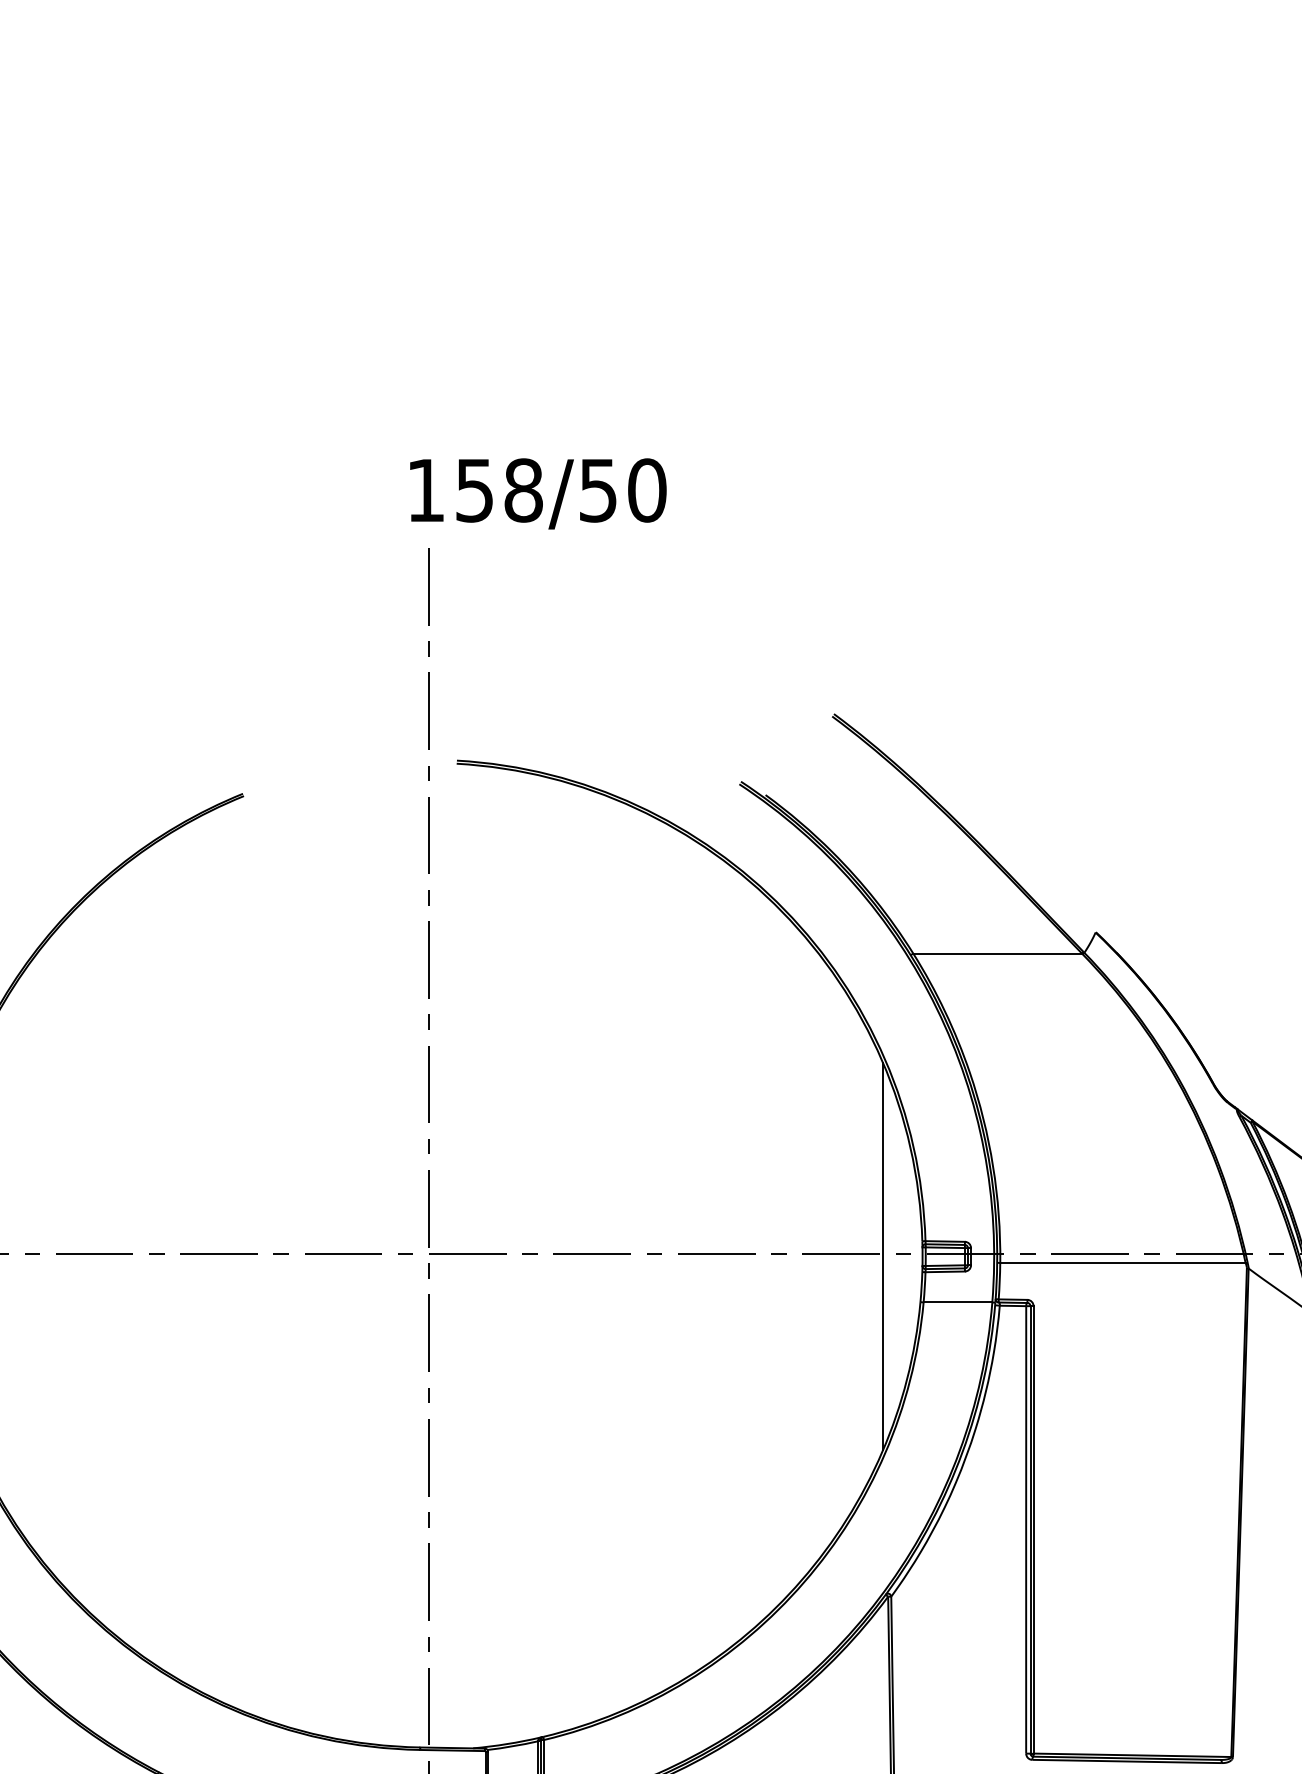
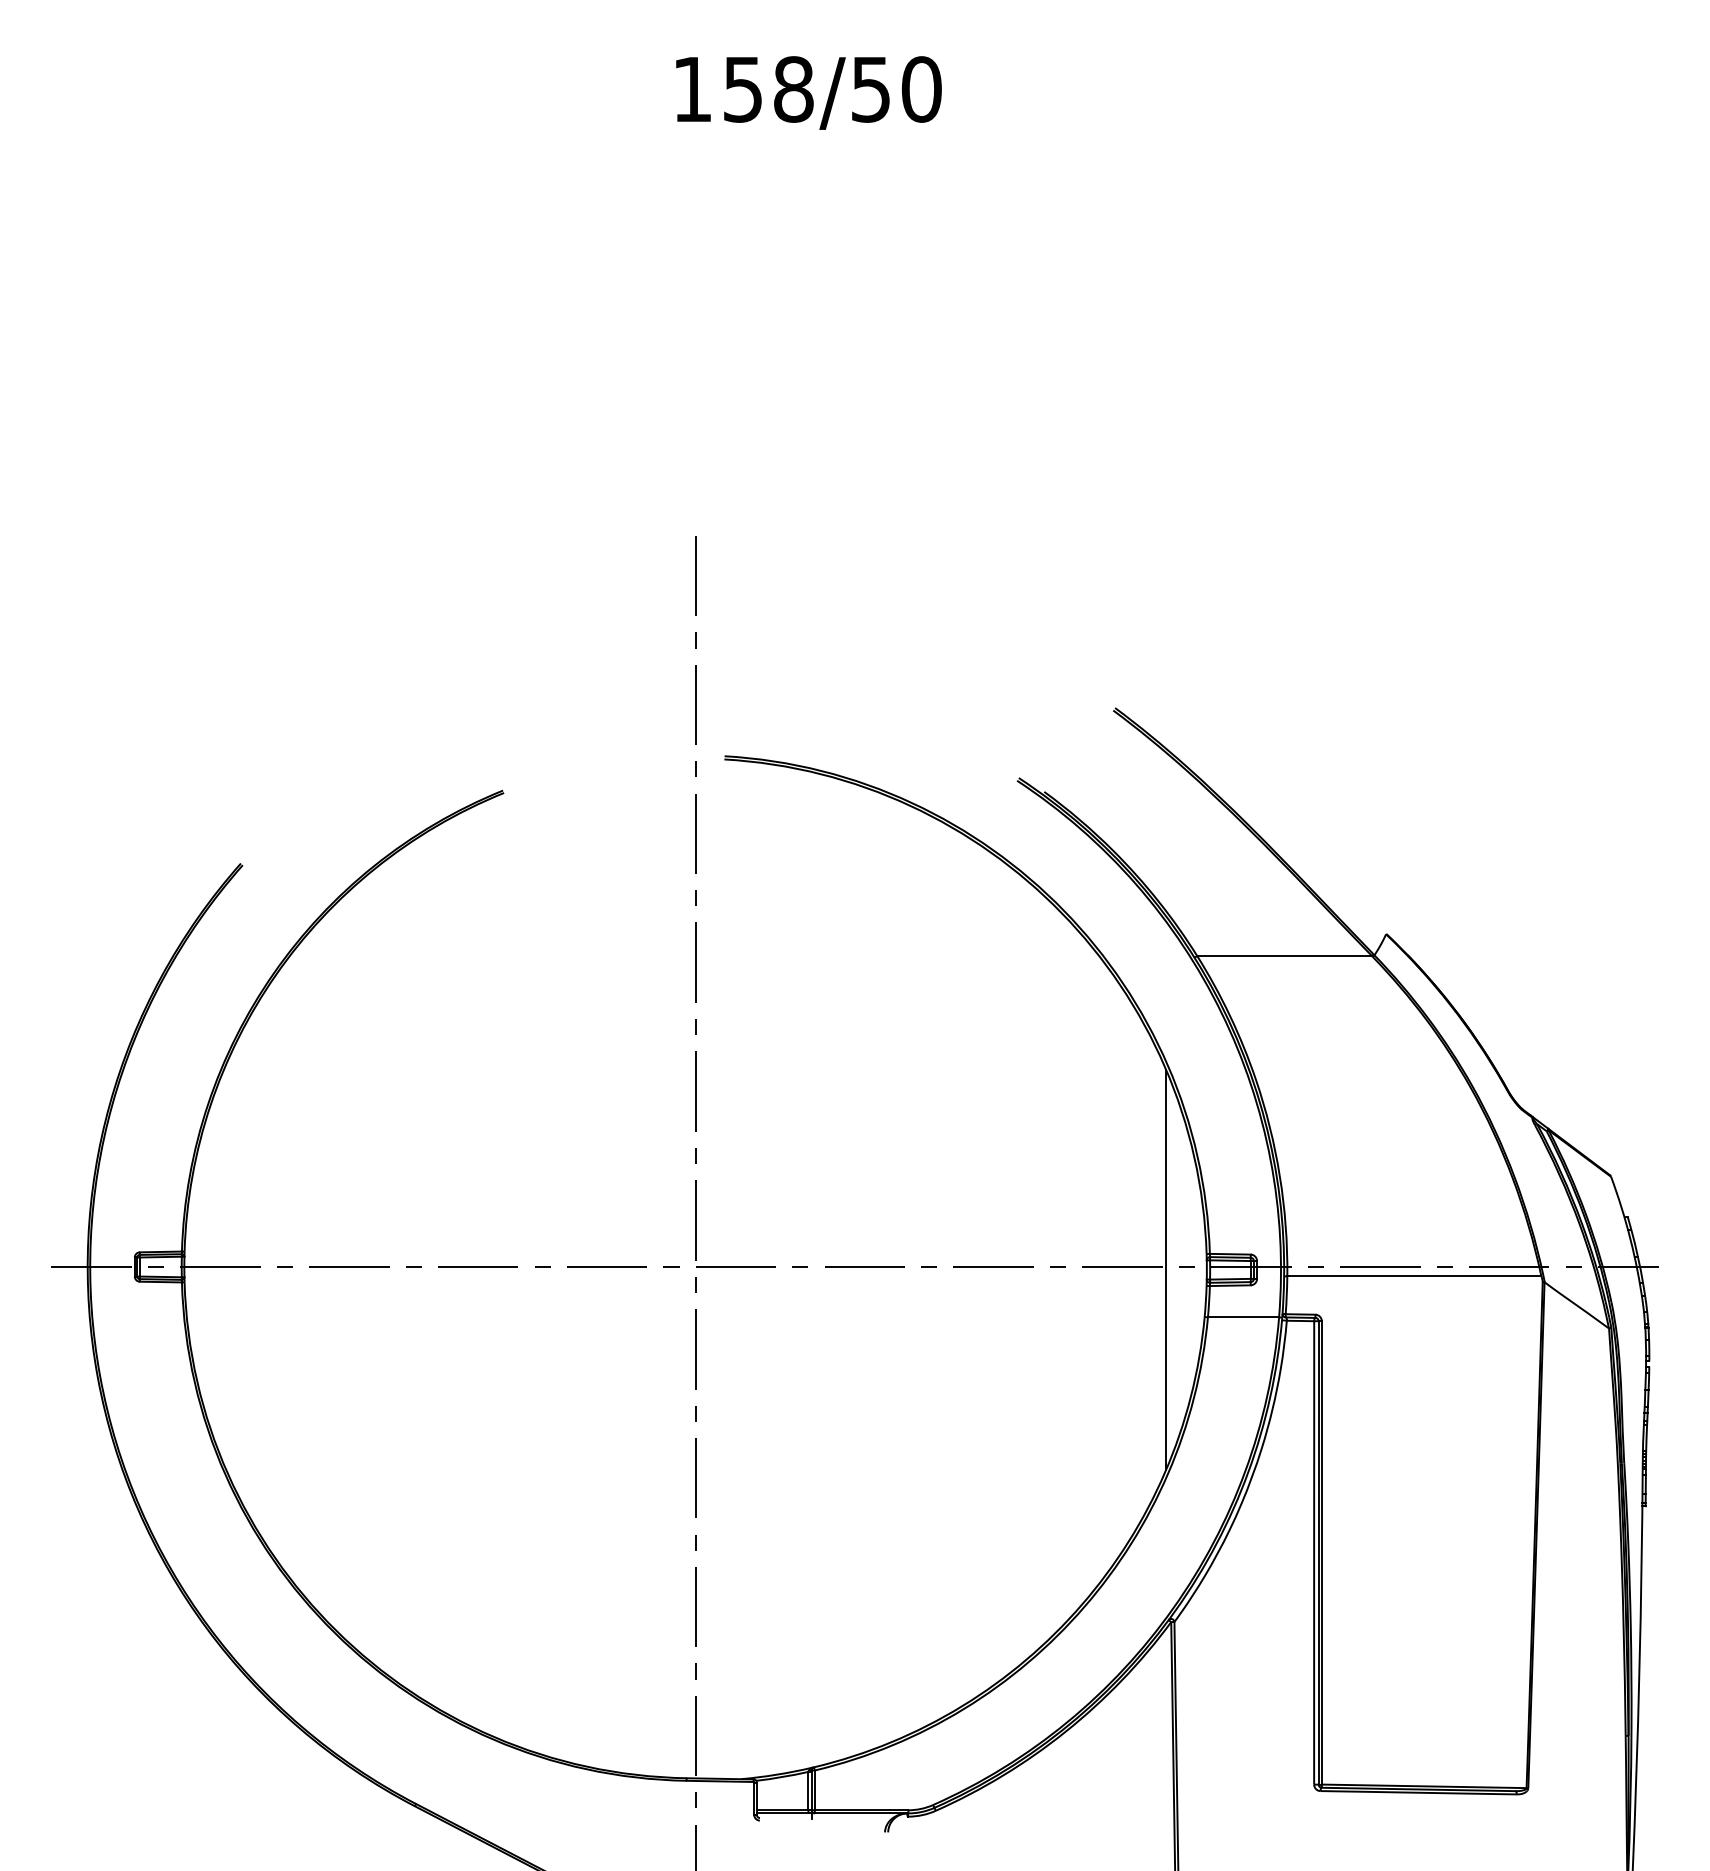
text: (537, 493) -> (808, 92), moved

